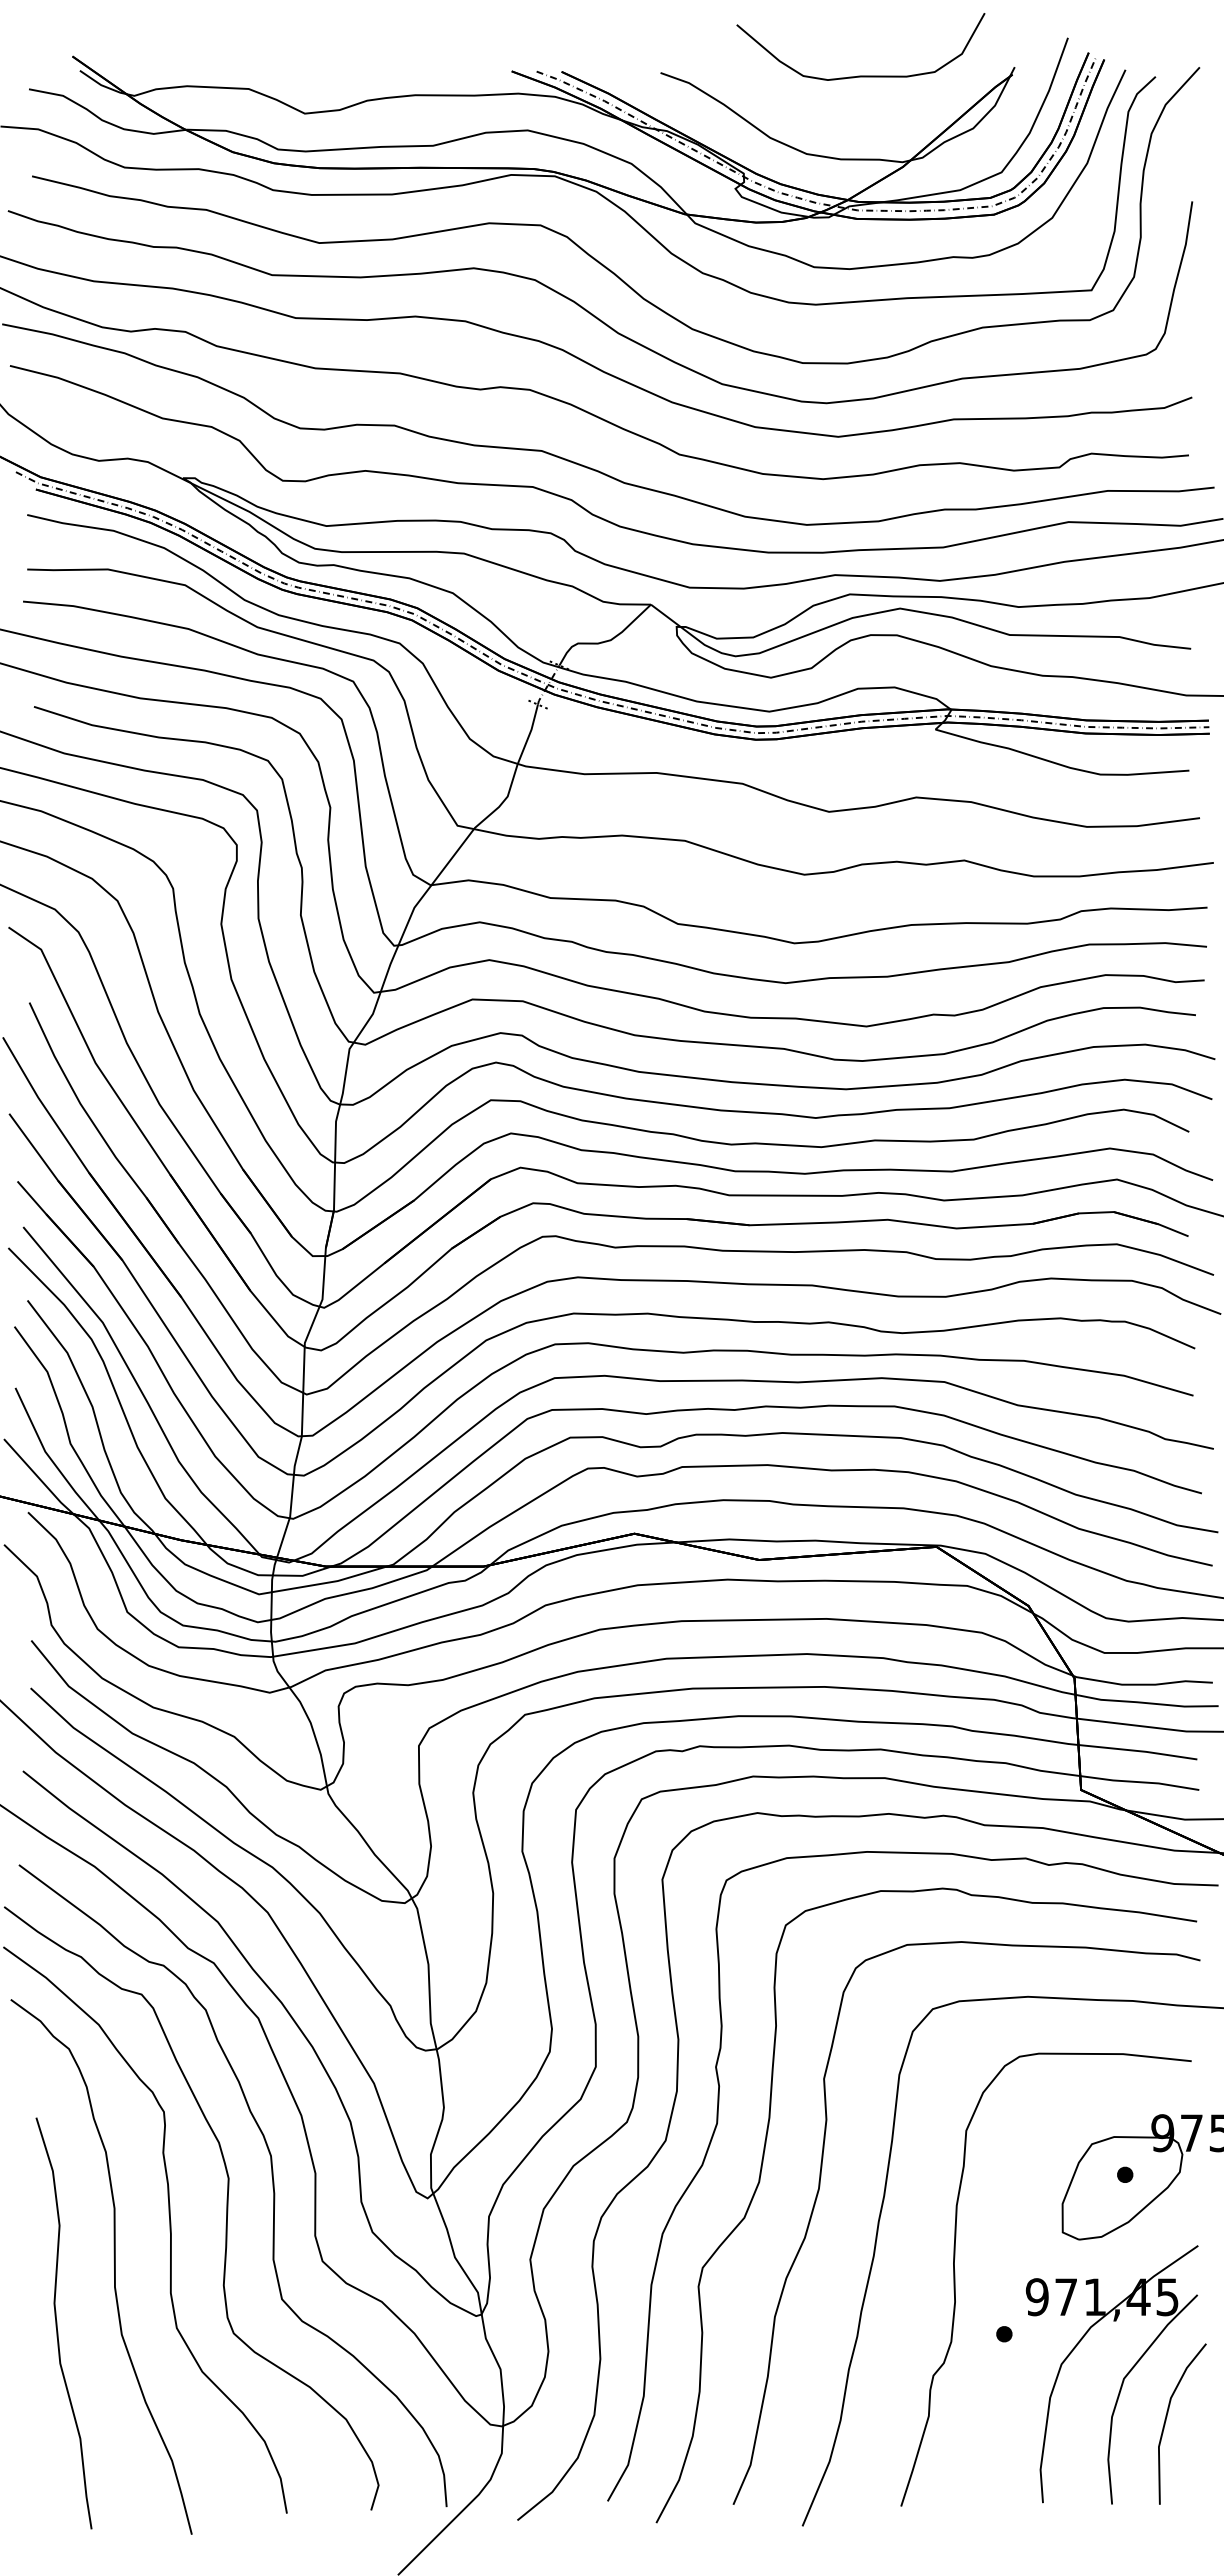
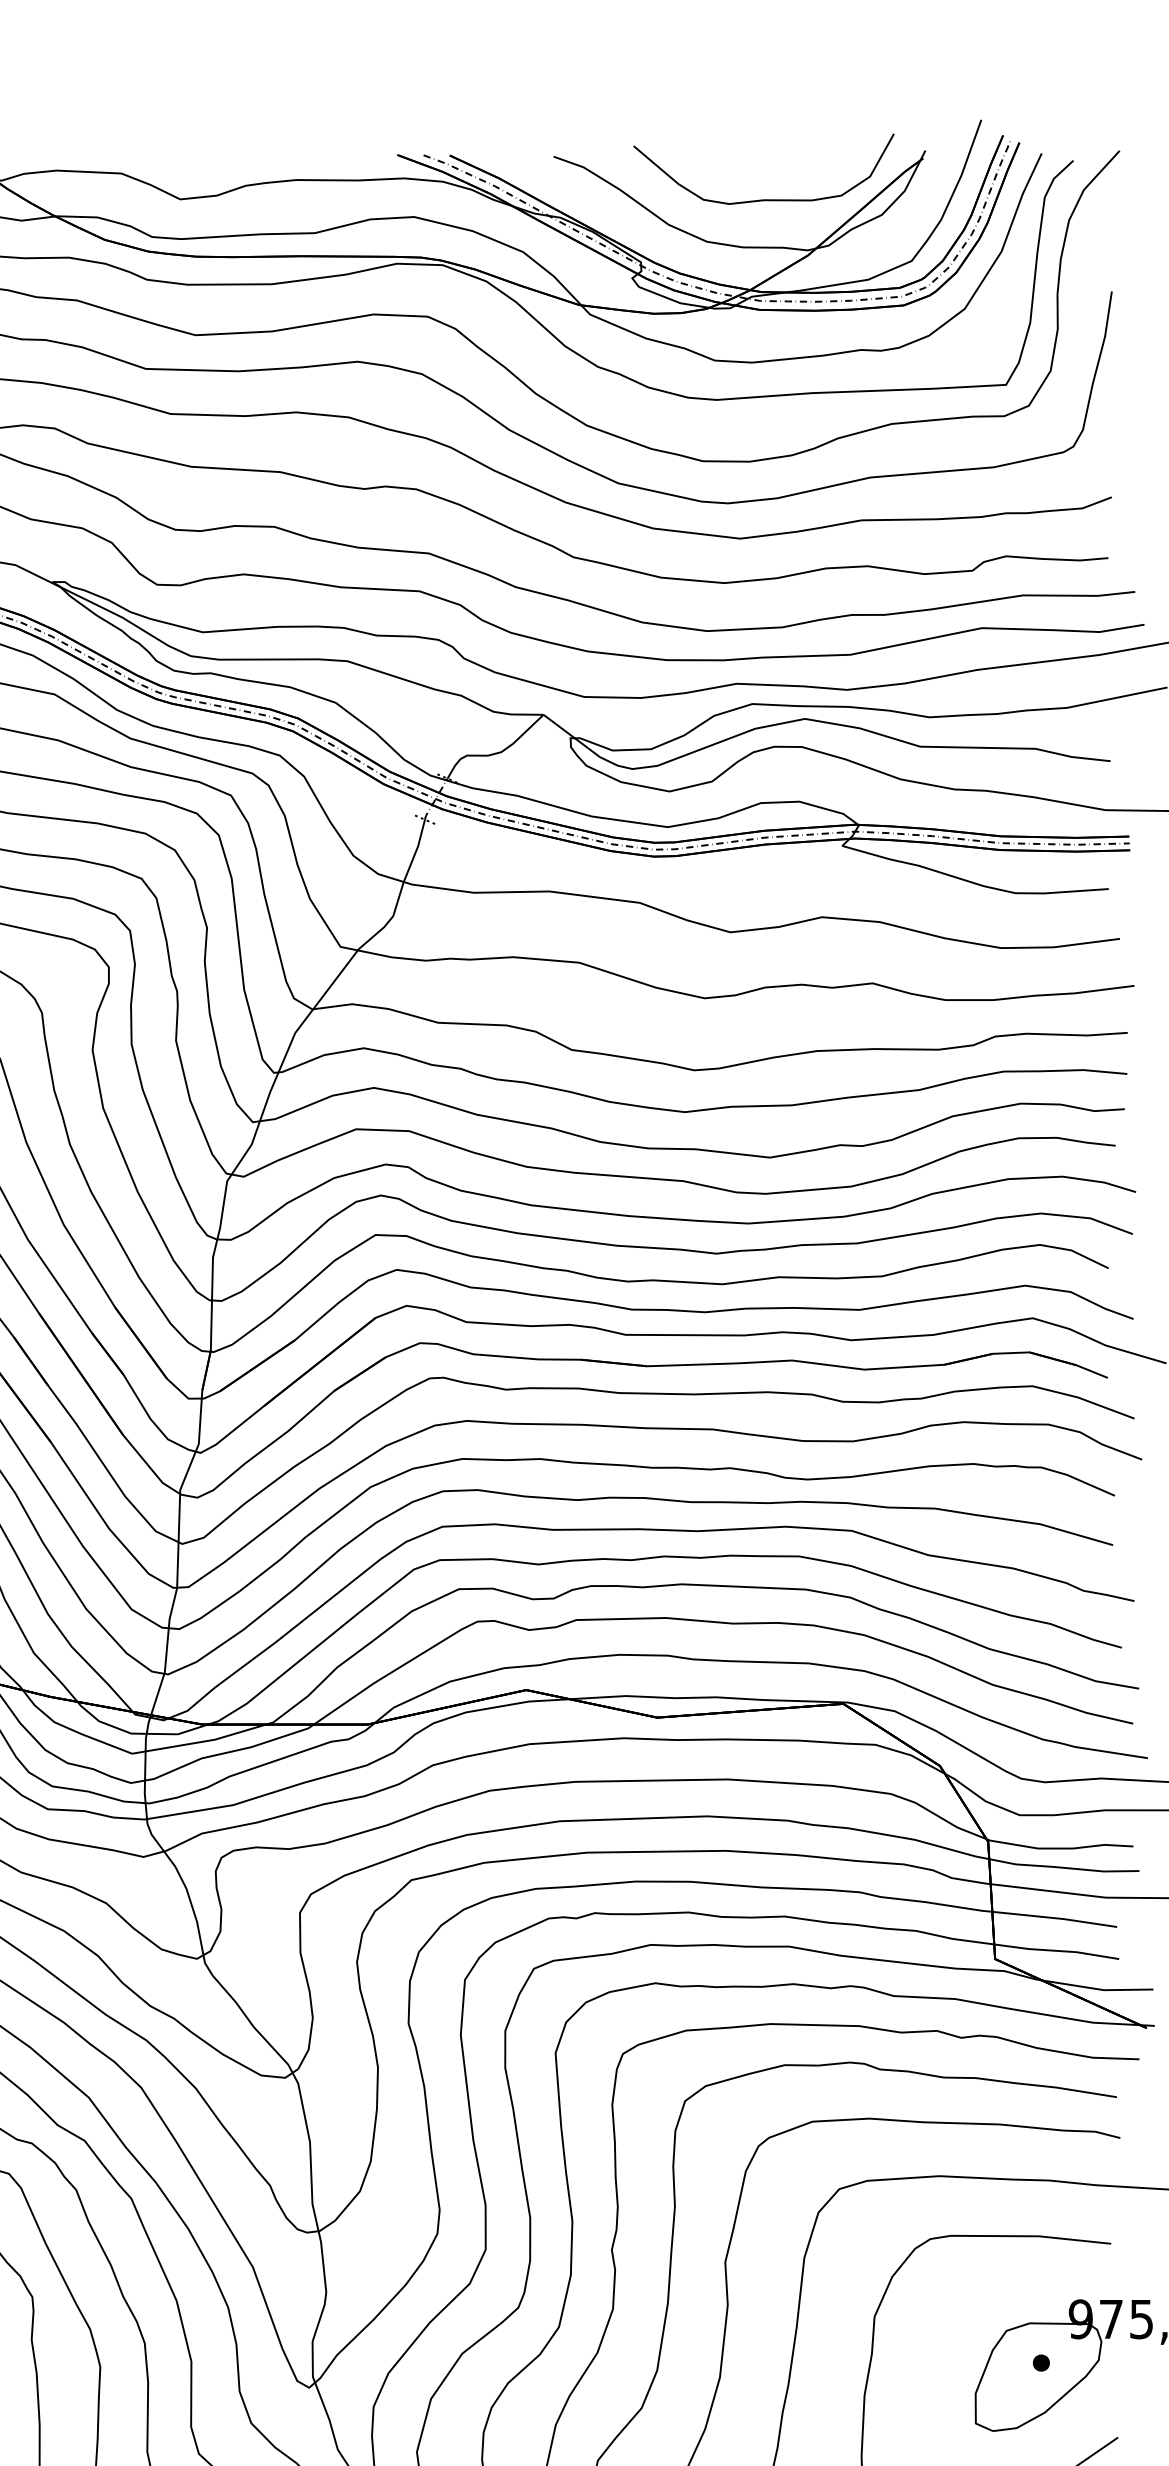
curve: (860, 75) -> (763, 199), moved

